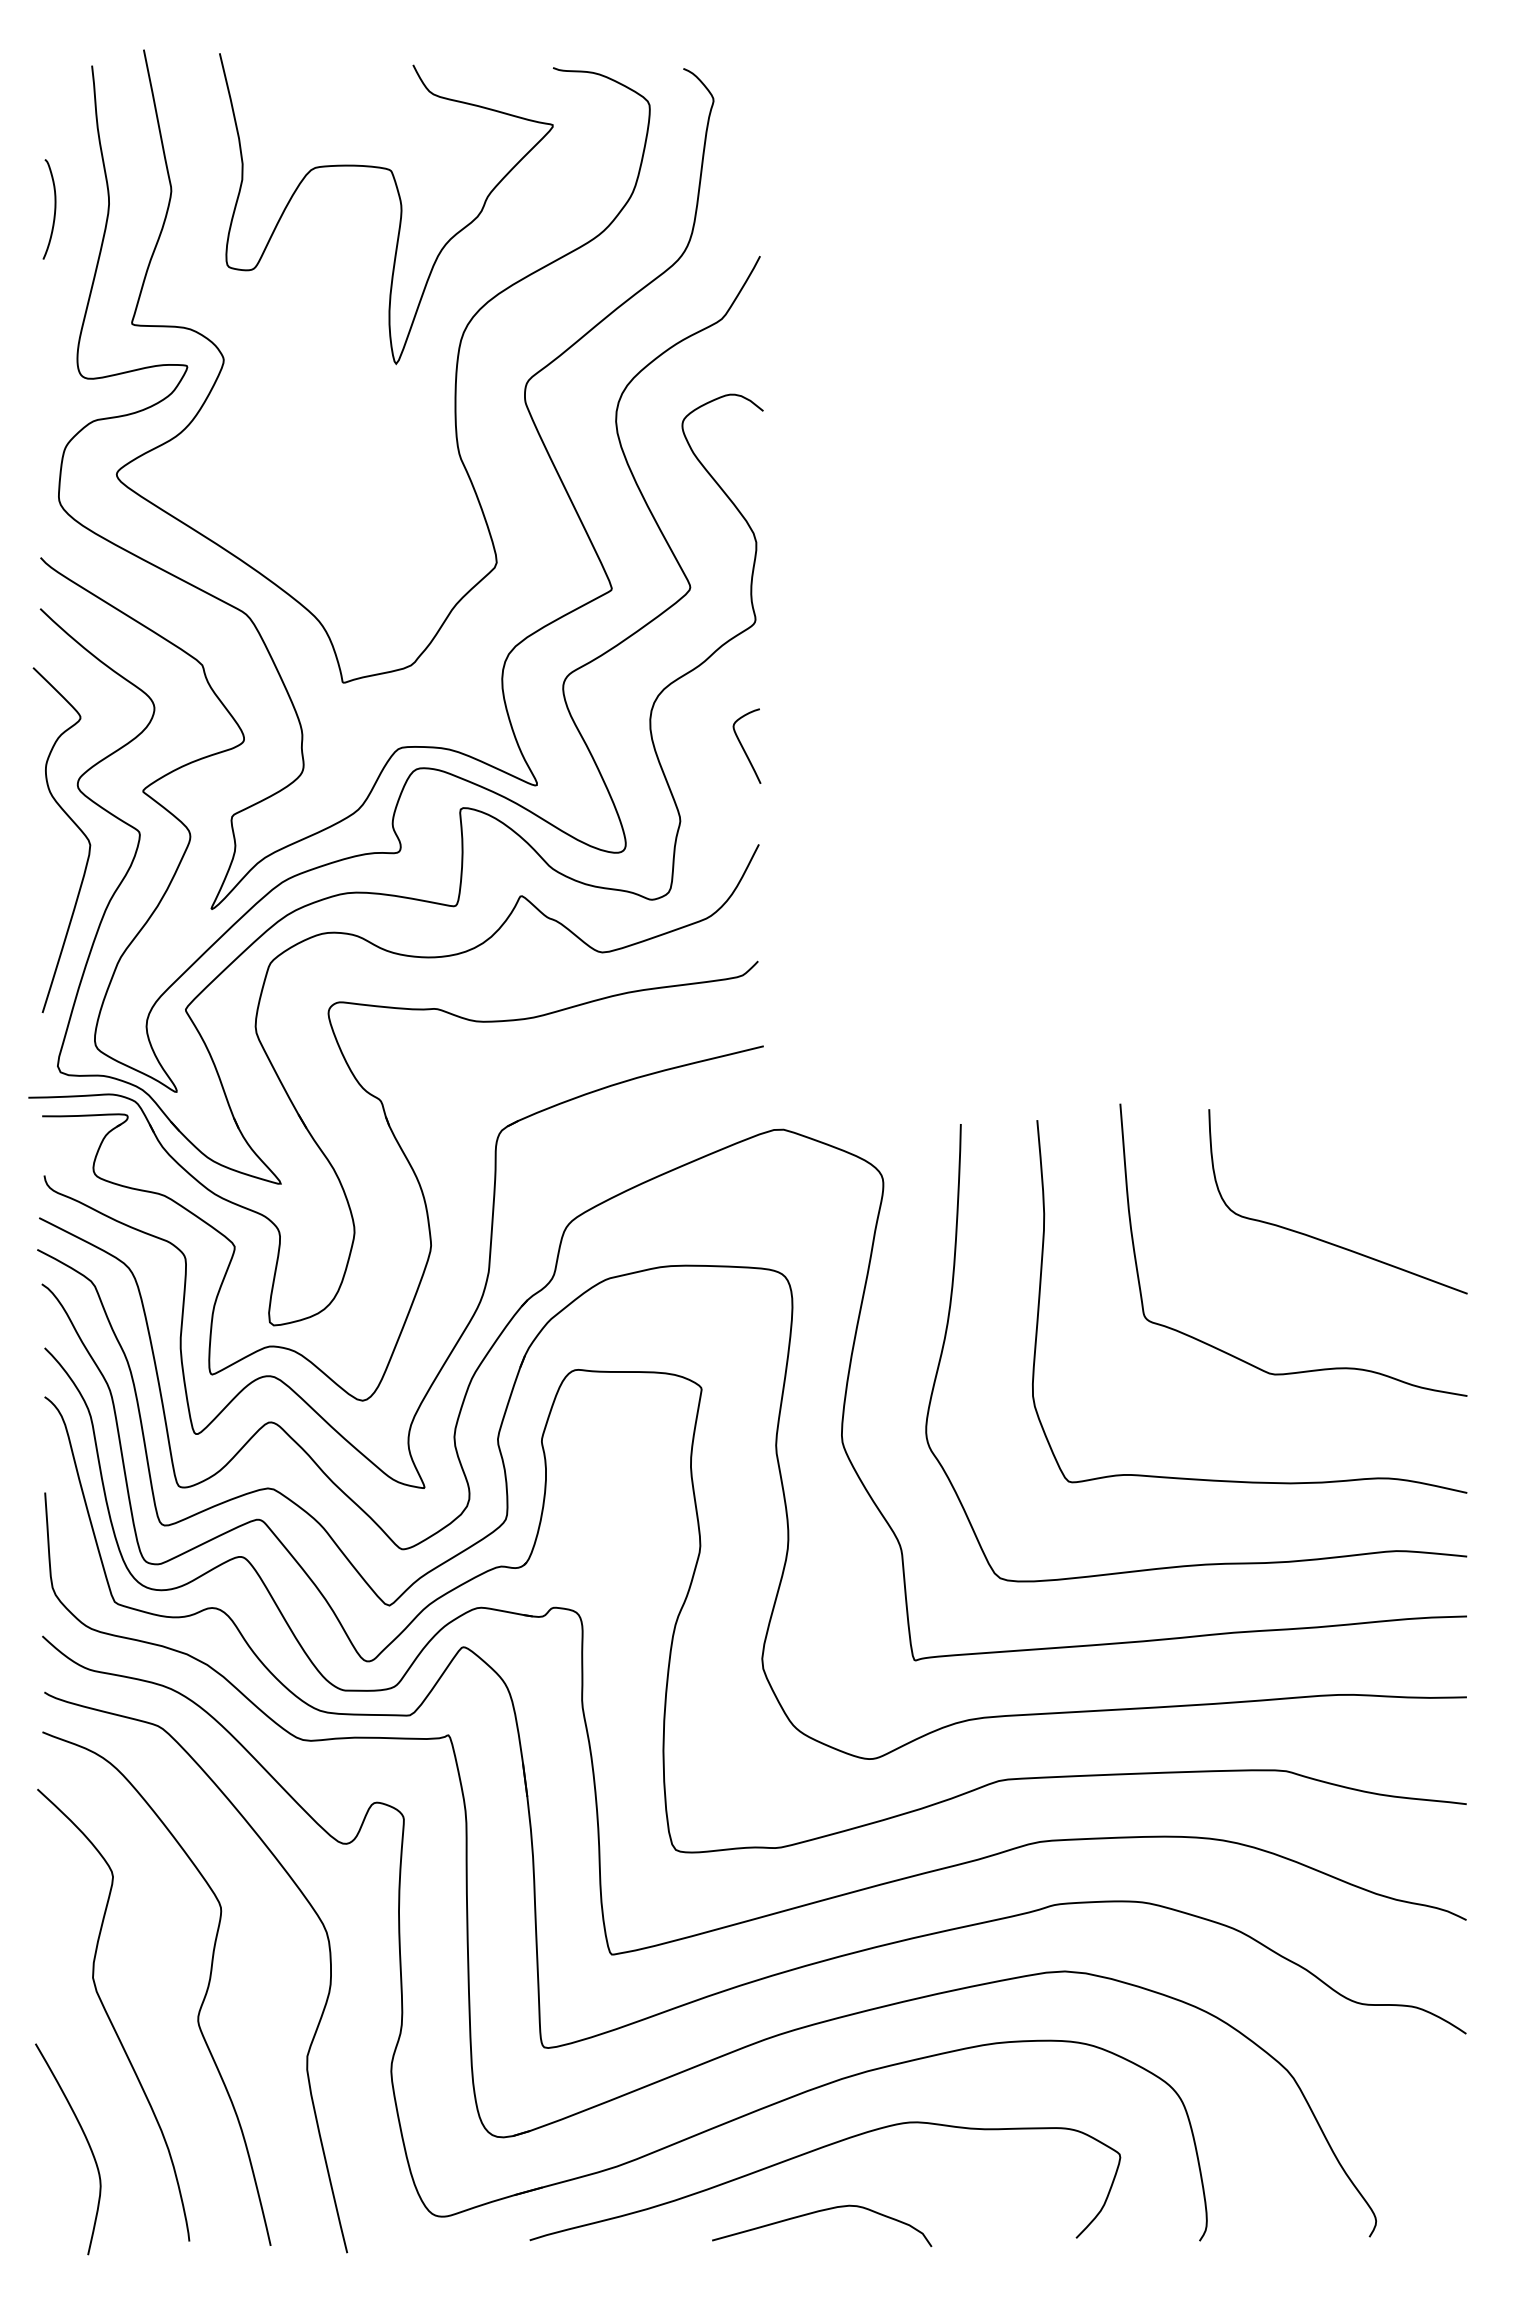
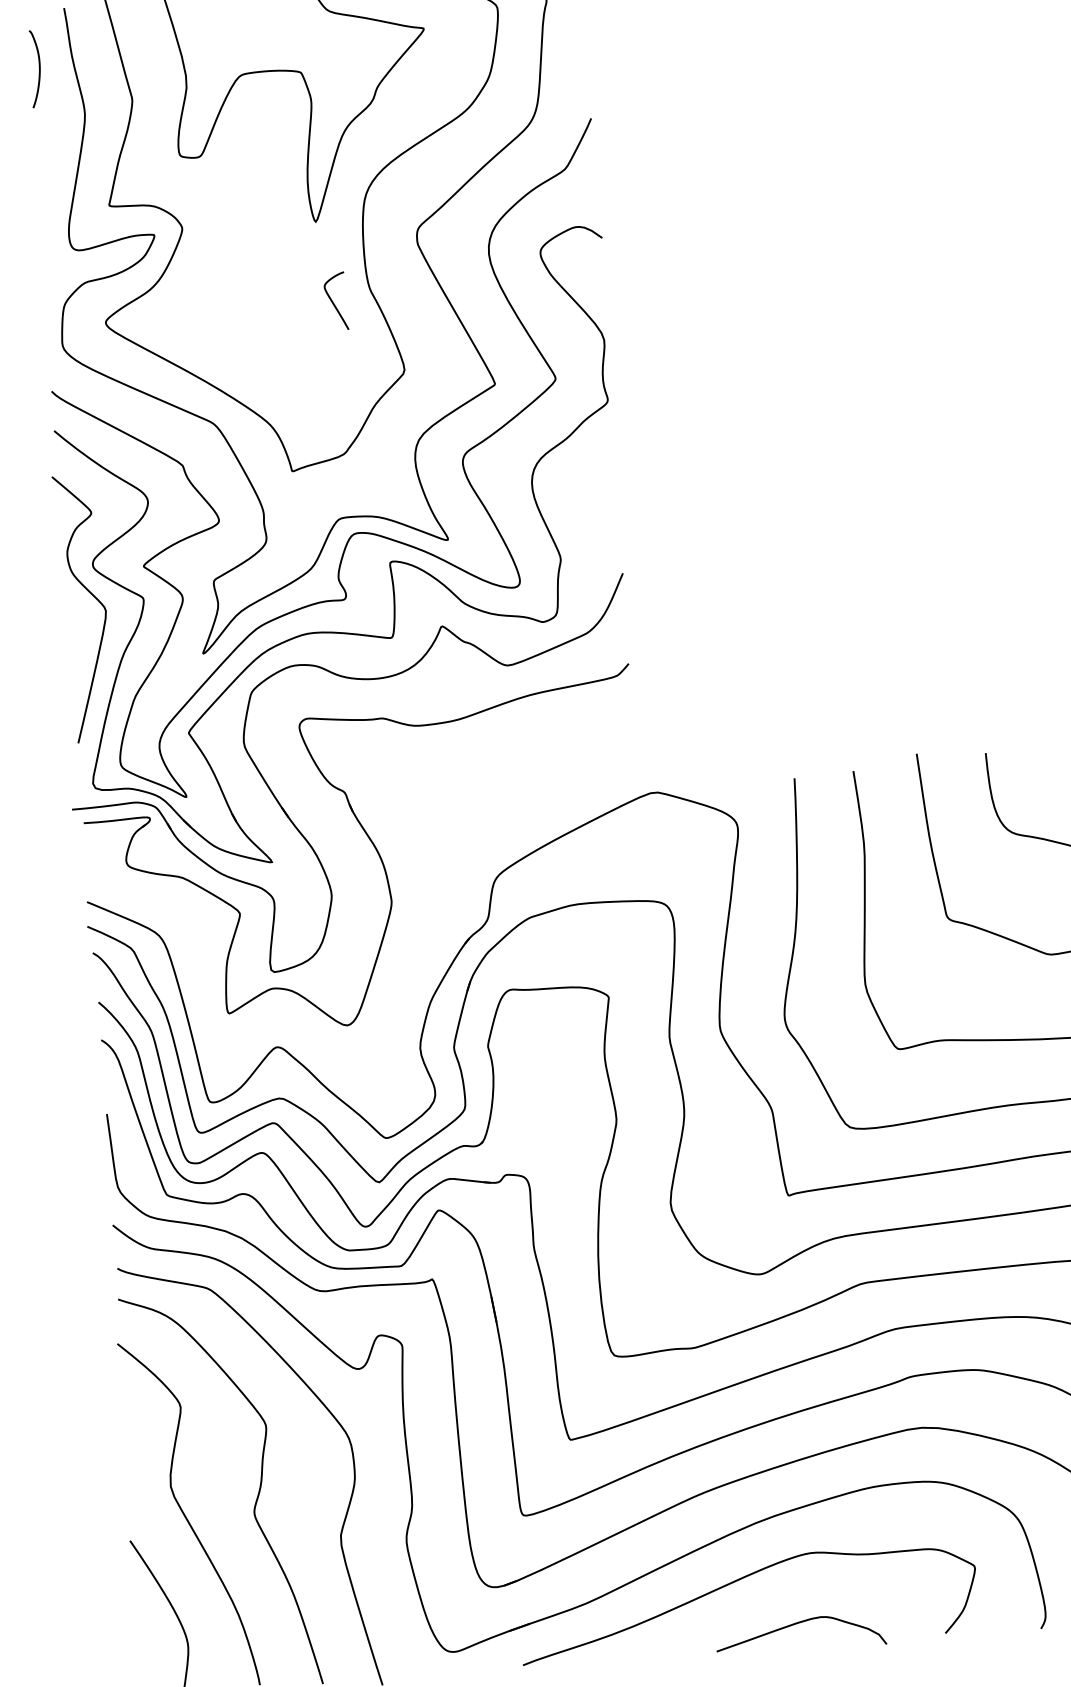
curve: (54, 209) -> (39, 68), moved
curve: (743, 746) -> (333, 301), moved
part: (483, 1288) -> (434, 931), removed
curve: (818, 2212) -> (797, 1624), moved

